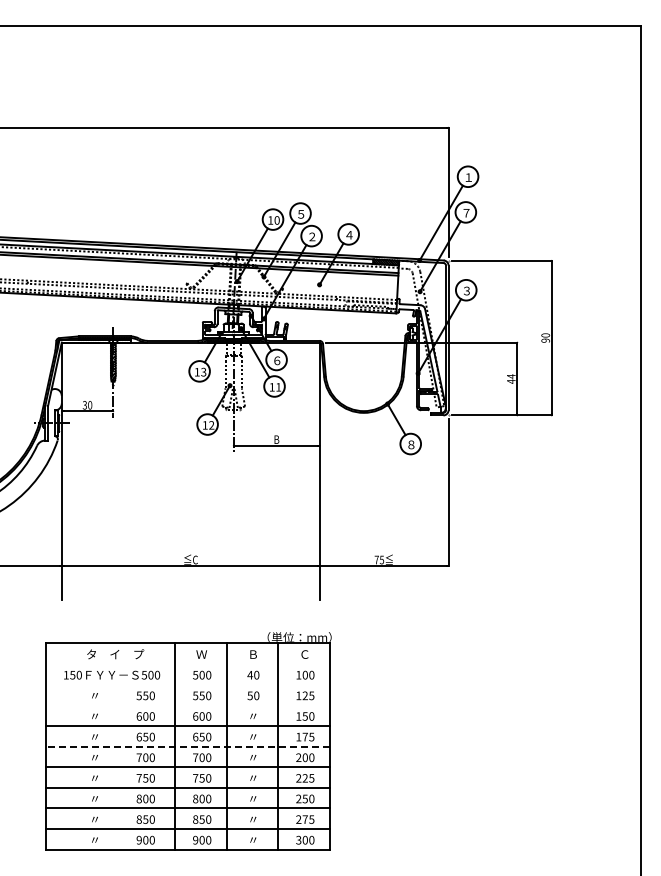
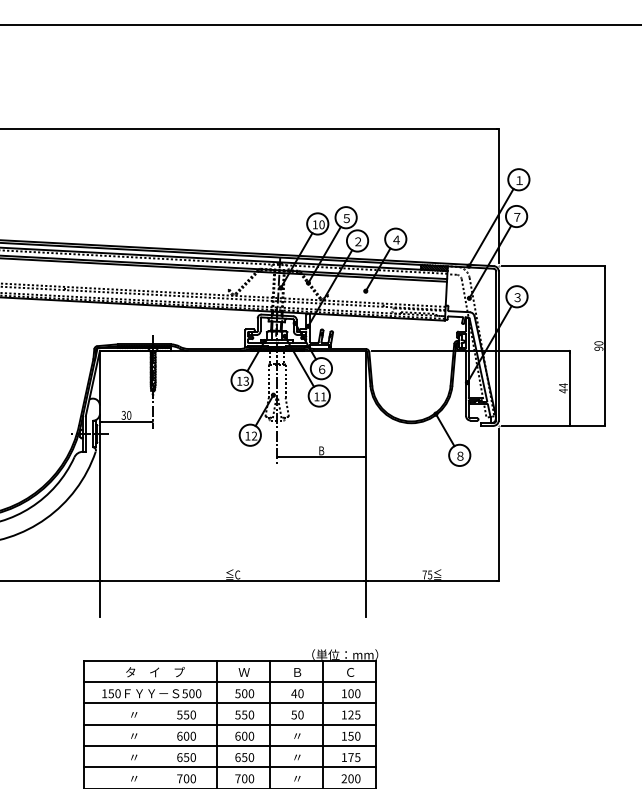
line: (187, 664) -> (229, 682), added
line: (187, 684) -> (229, 703), added
line: (187, 705) -> (229, 724), added
line: (188, 746) -> (230, 767), dashed -> solid

